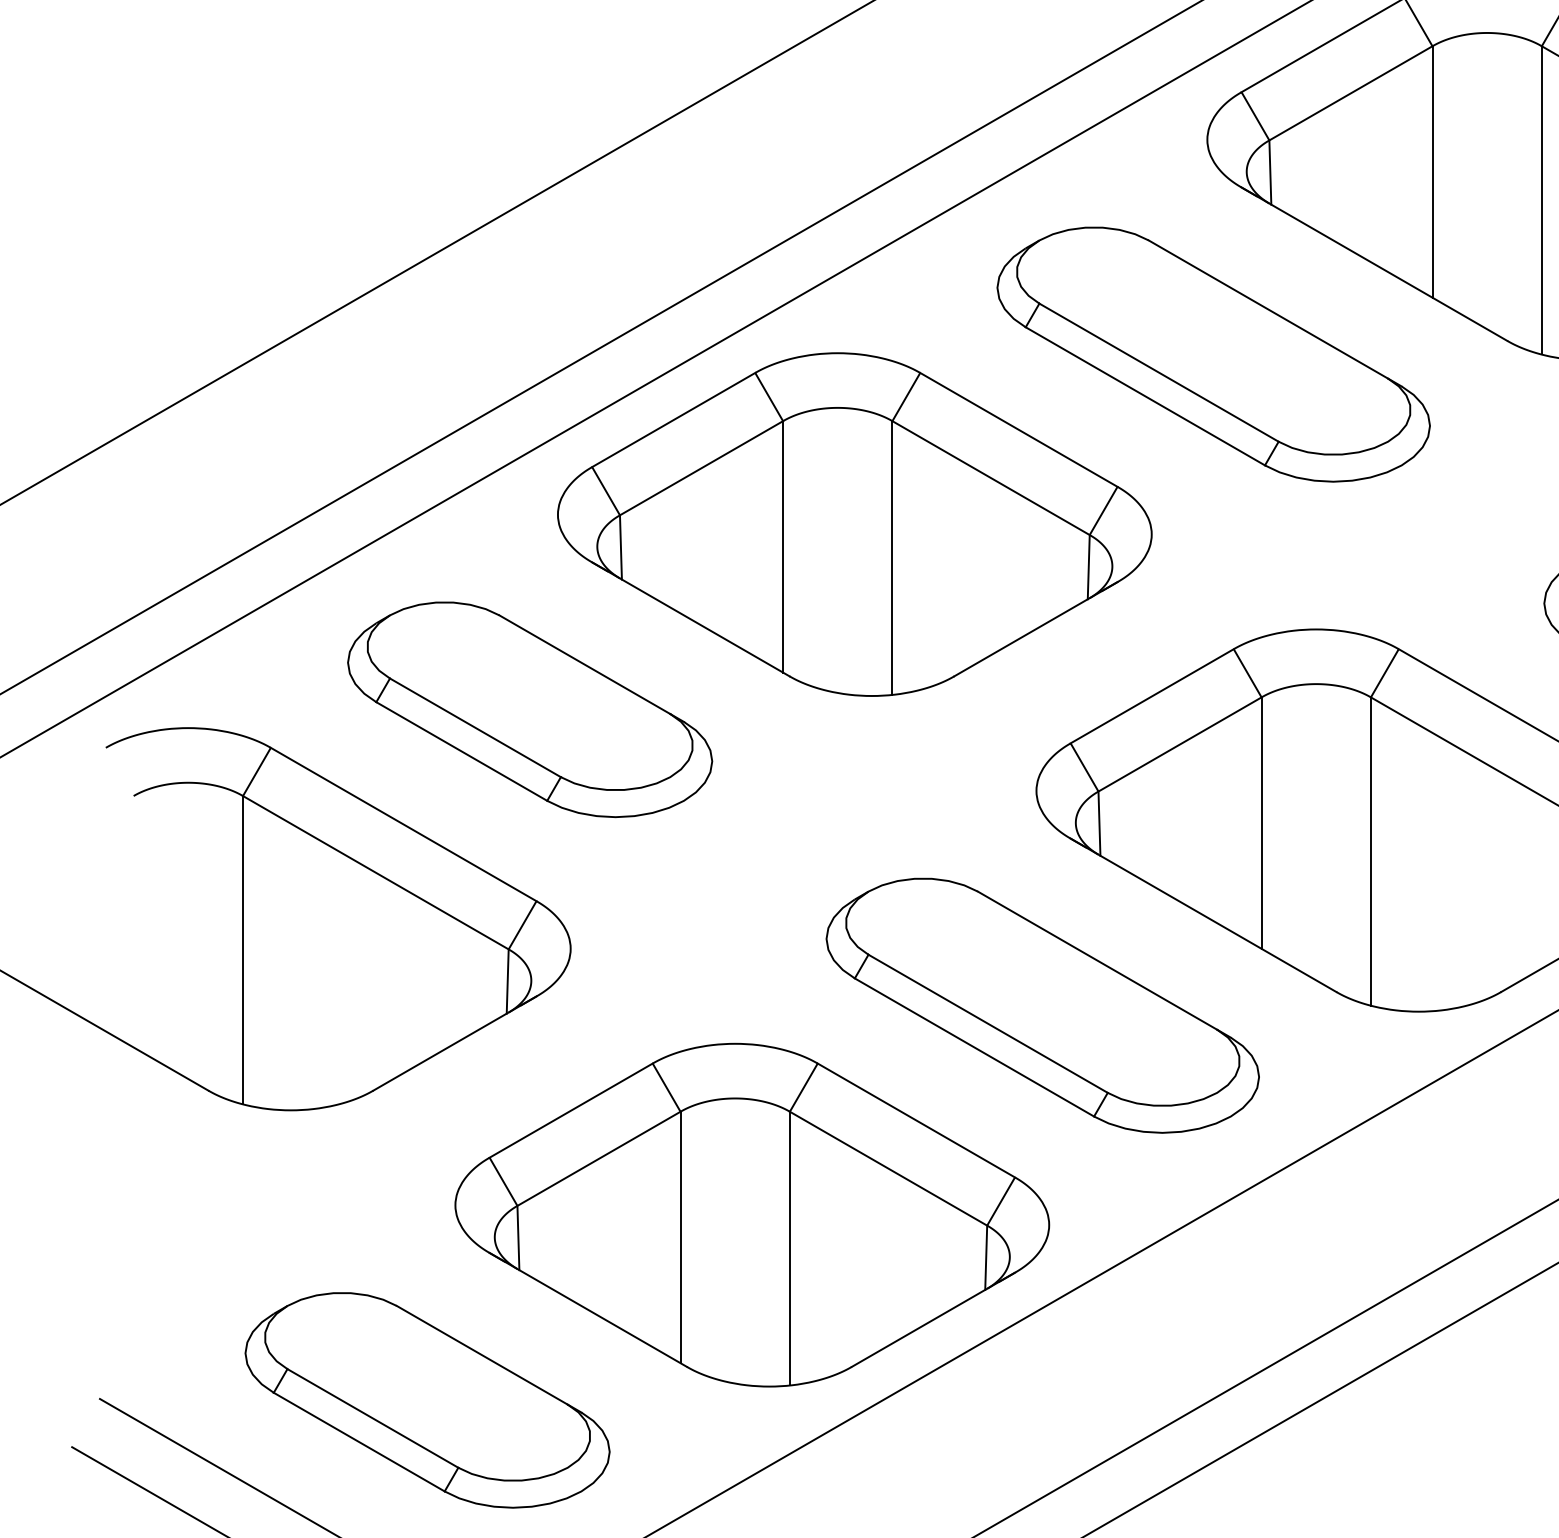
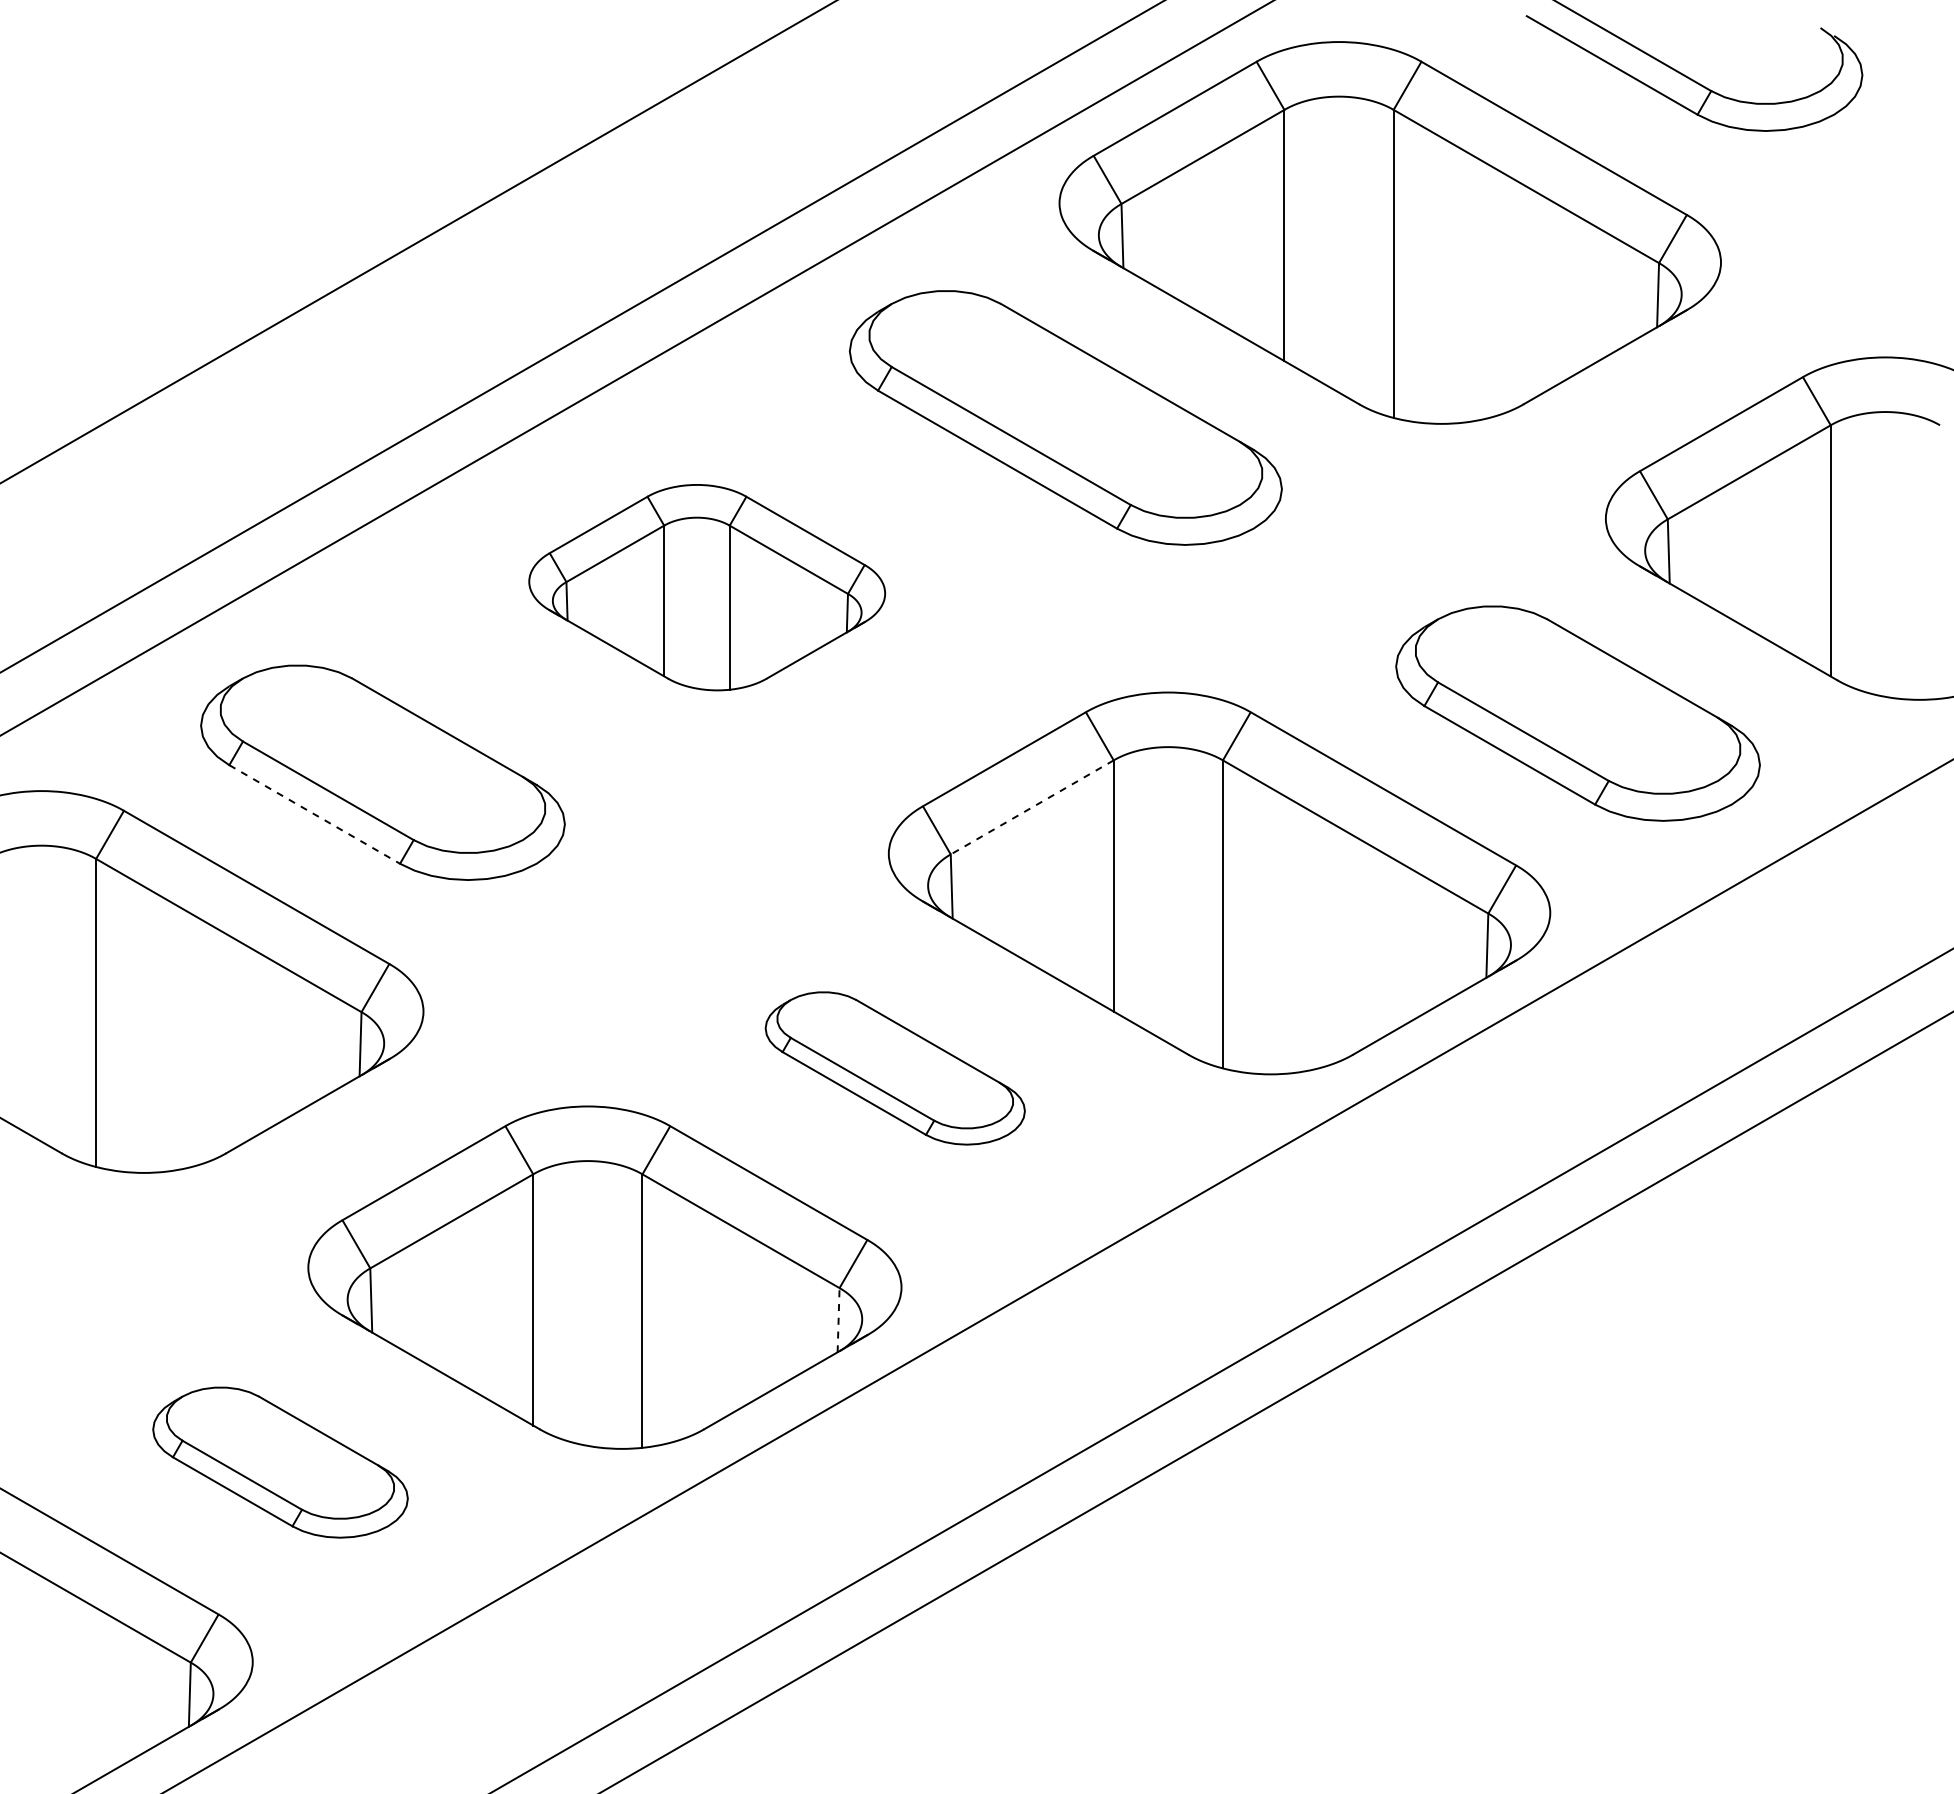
part: (853, 524) -> (706, 587), size x0.6
line: (1179, 744) -> (1031, 807), solid -> dashed
line: (461, 751) -> (314, 814), solid -> dashed
part: (1043, 1005) -> (895, 1068), size x0.6
line: (986, 1257) -> (838, 1319), solid -> dashed
part: (427, 1400) -> (280, 1462), size x0.7

